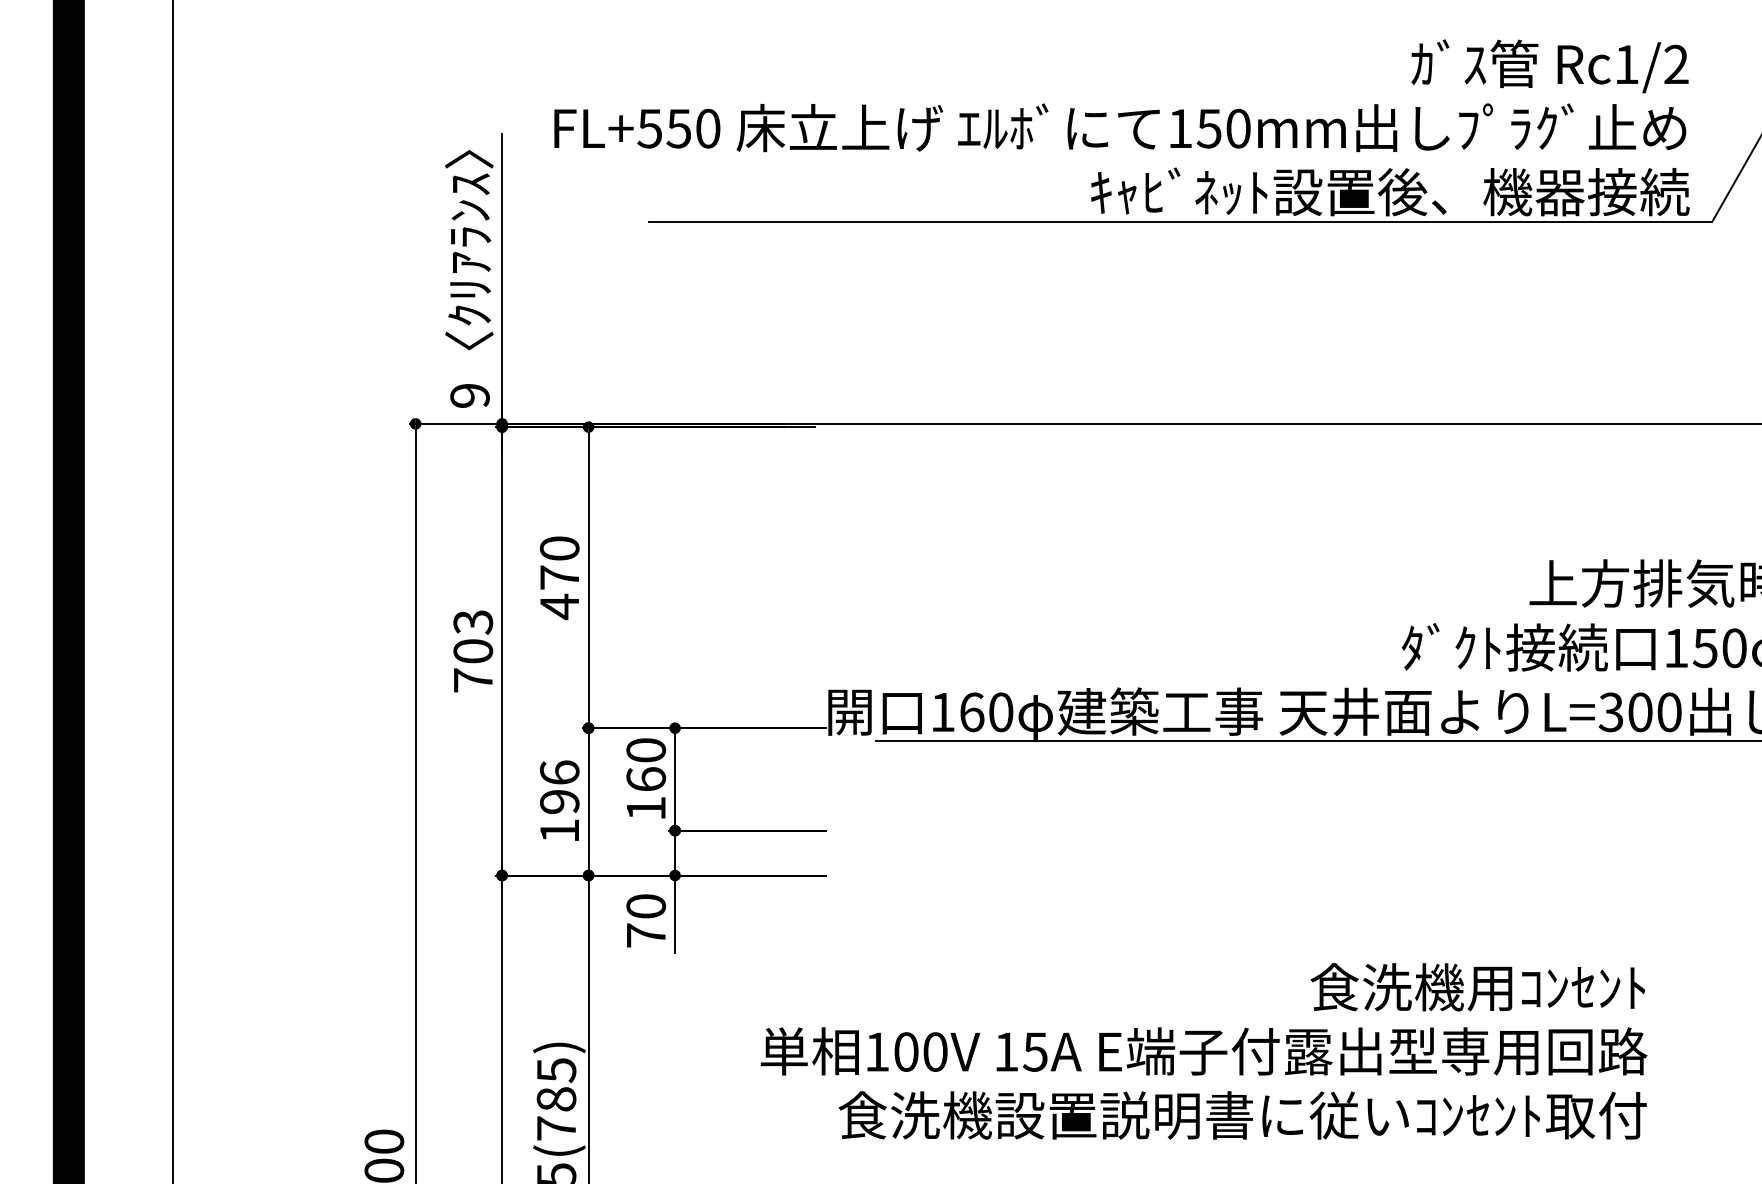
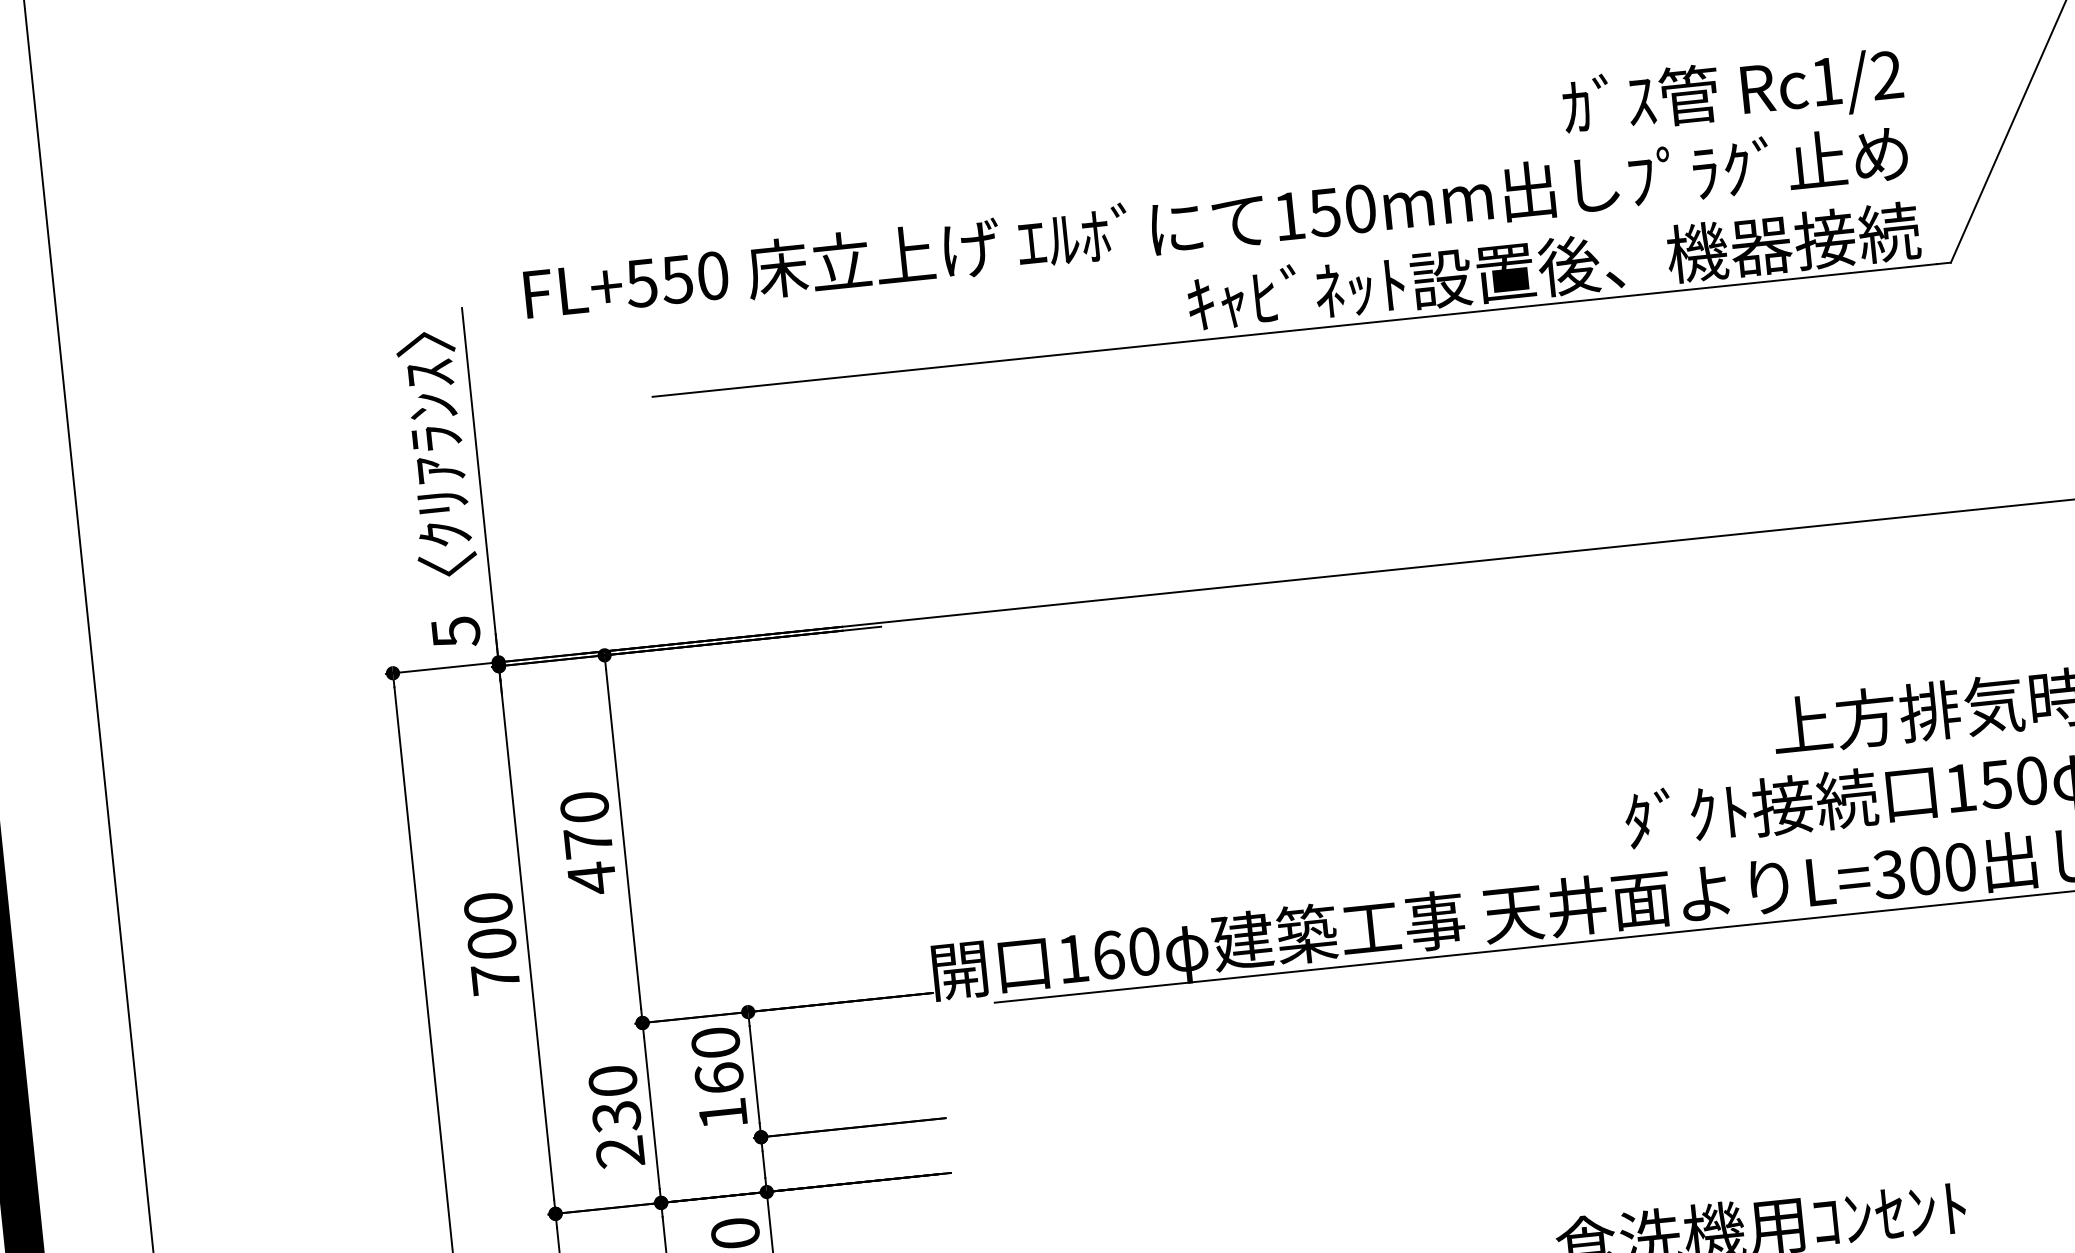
text: (469, 396) -> (455, 633), 9 -> 5
text: (473, 622) -> (488, 908), 703 -> 700
text: (559, 801) -> (616, 1116), 196 -> 230

